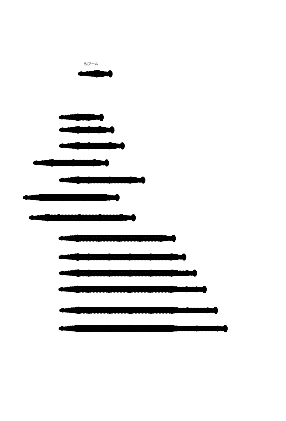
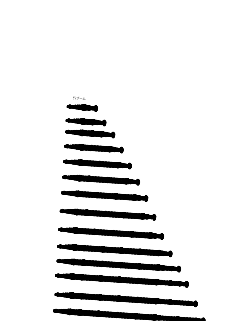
part: (95, 69) -> (82, 103), moved
part: (70, 162) -> (97, 163), moved
part: (71, 197) -> (104, 195), moved
part: (82, 217) -> (108, 213), moved

